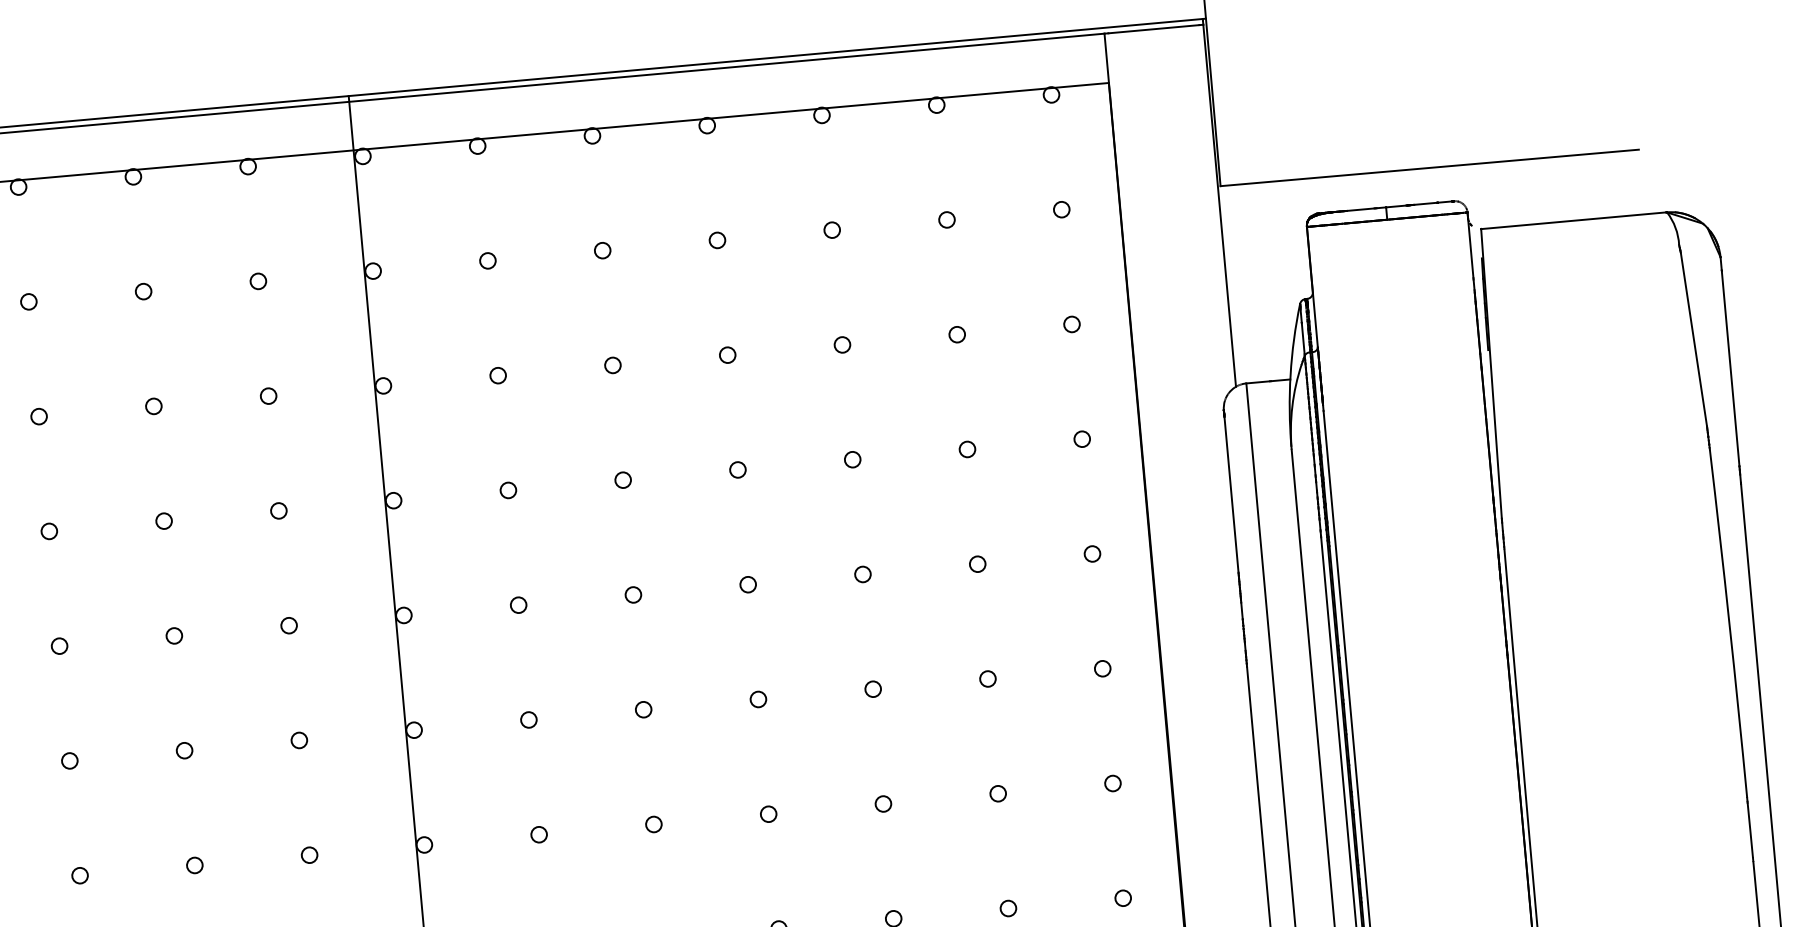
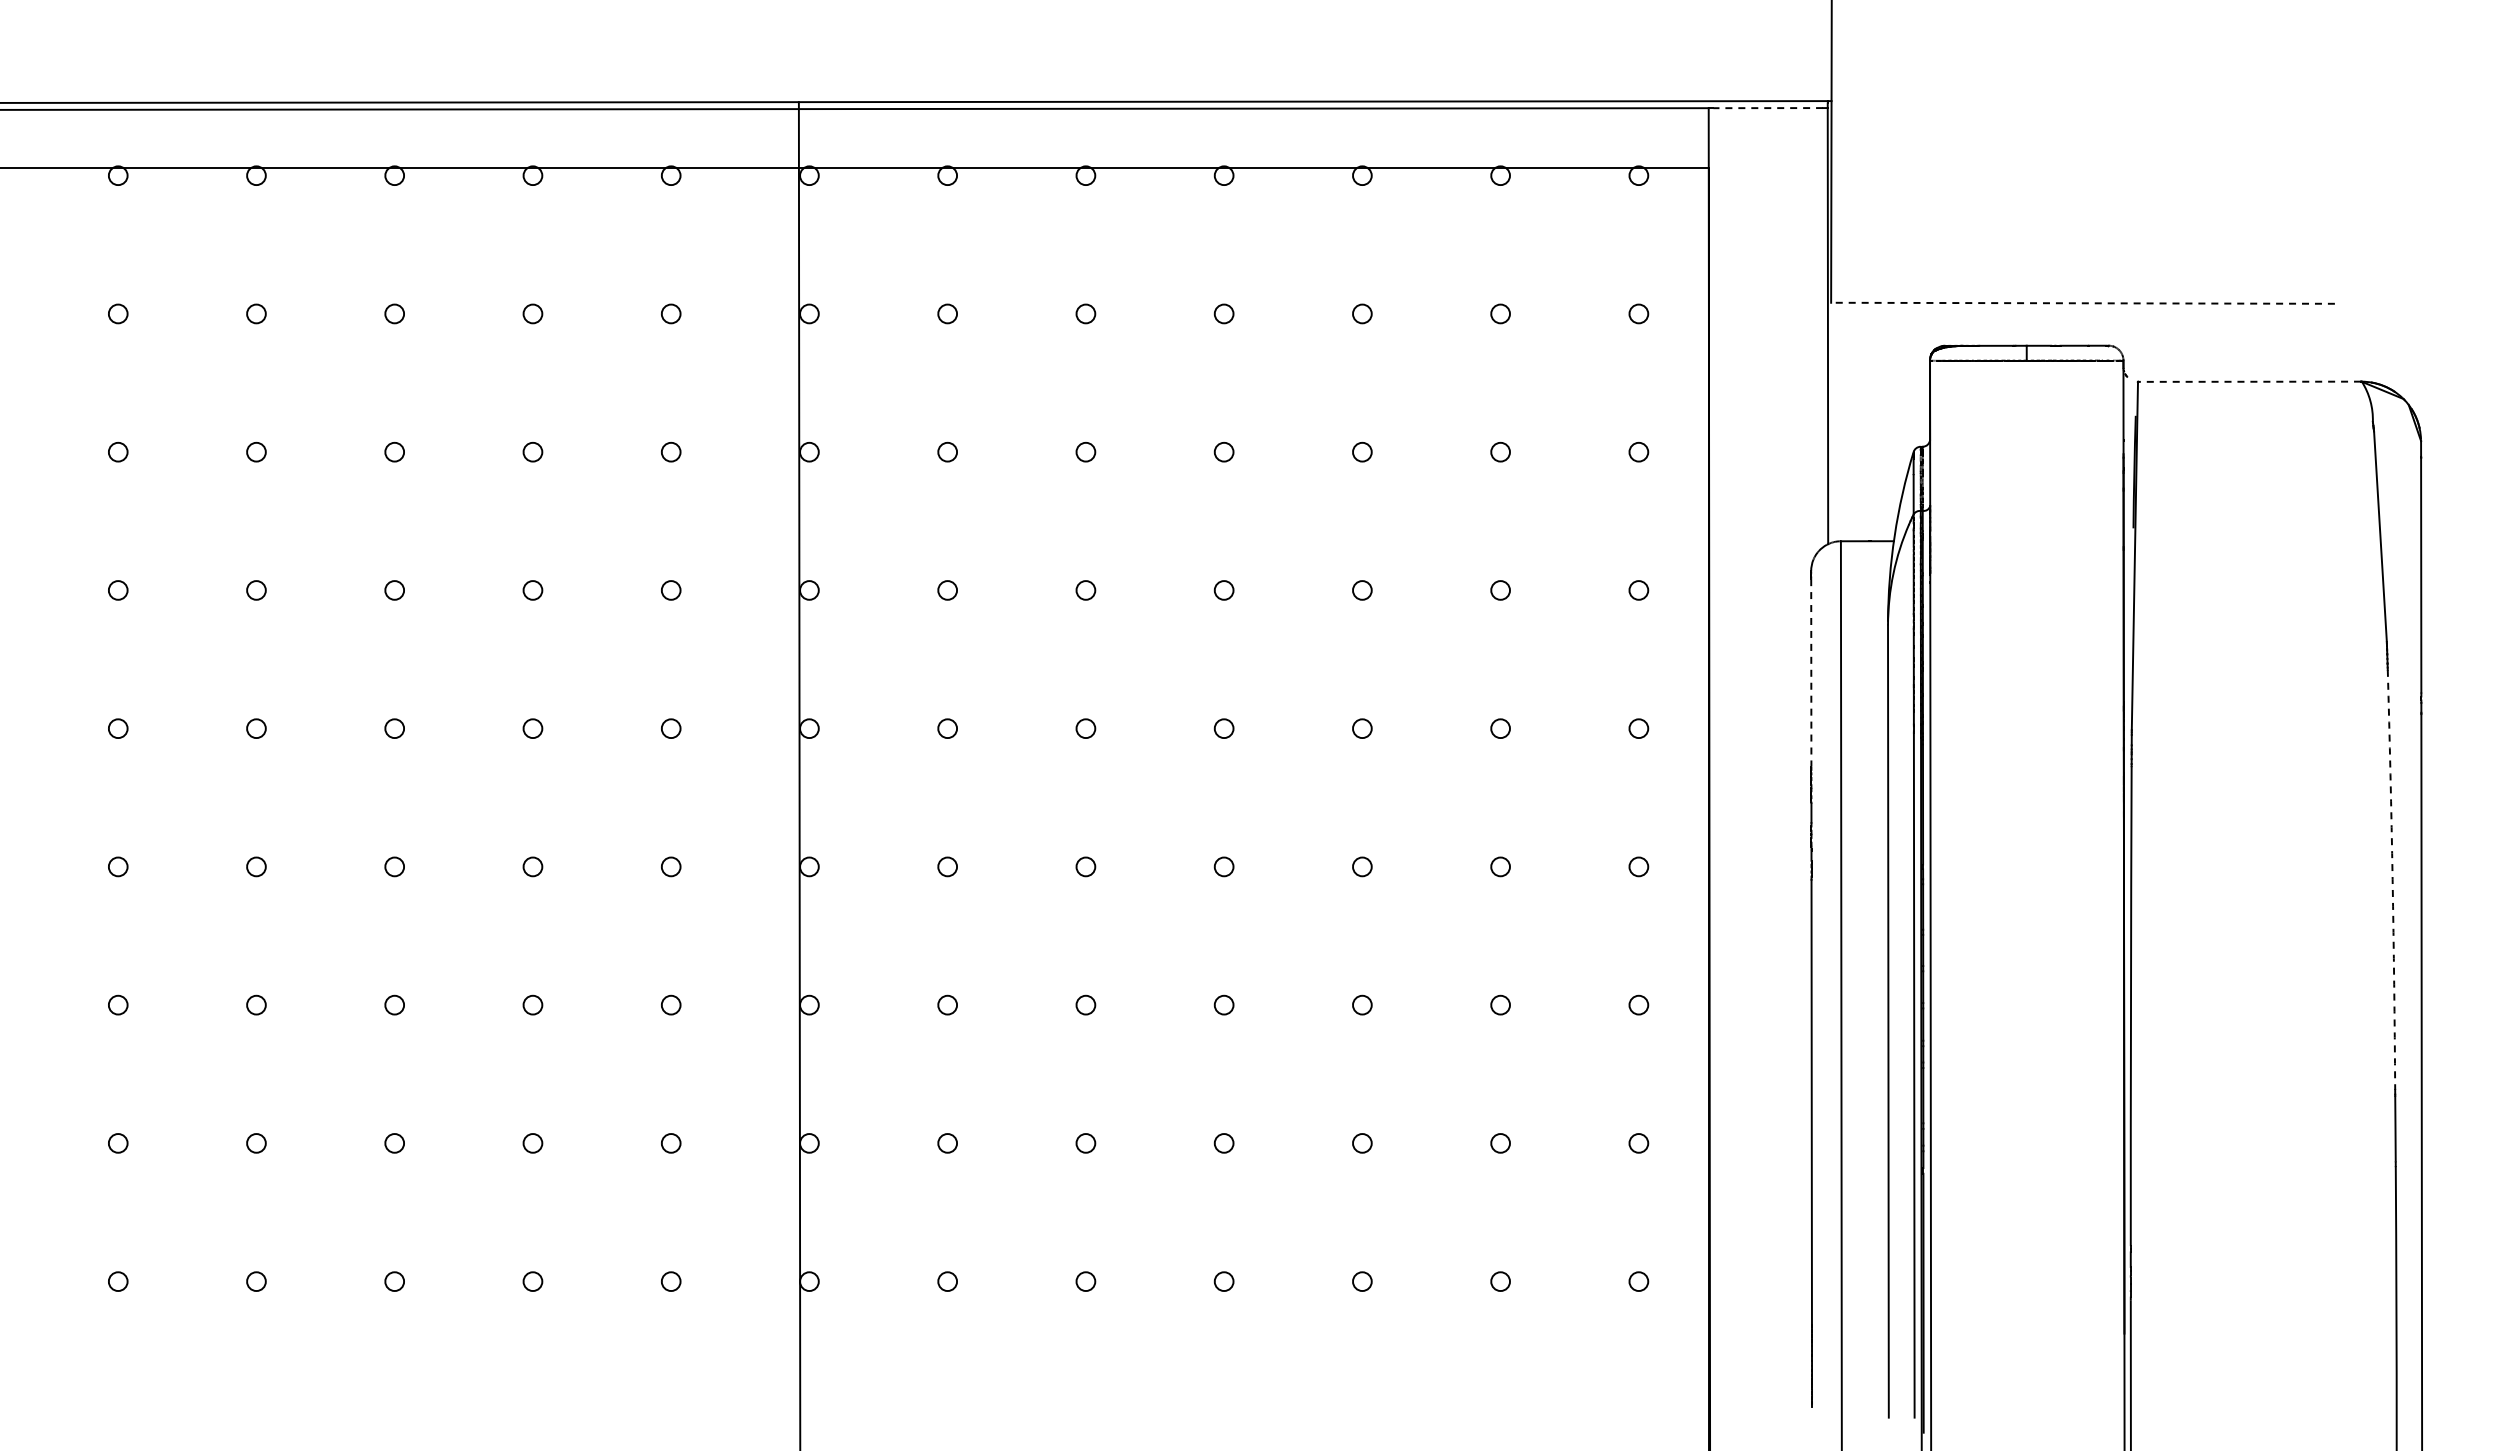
line: (1154, 29) -> (1768, 108), solid -> dashed
line: (1430, 168) -> (2083, 303), solid -> dashed
line: (1573, 220) -> (2249, 381), solid -> dashed
line: (1231, 494) -> (1811, 672), solid -> dashed
arc: (1729, 623) -> (2392, 879), solid -> dashed

